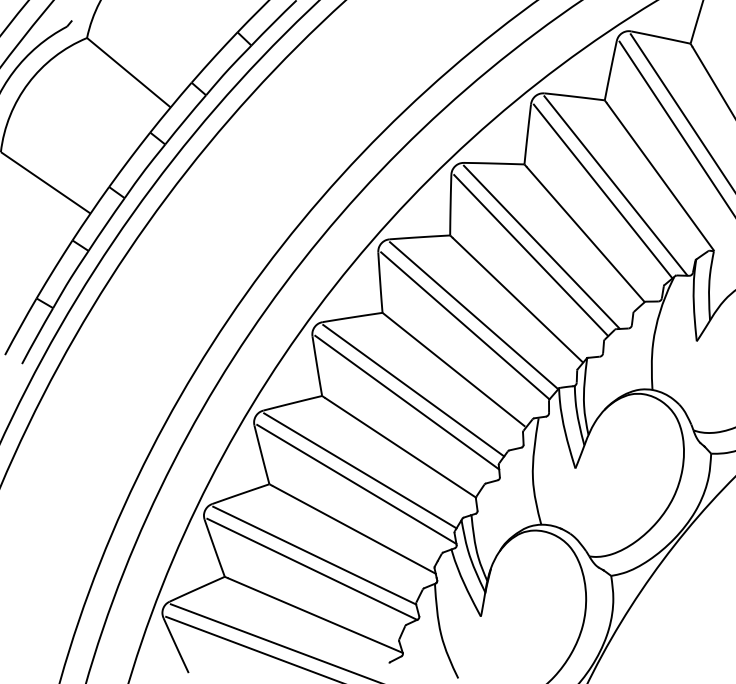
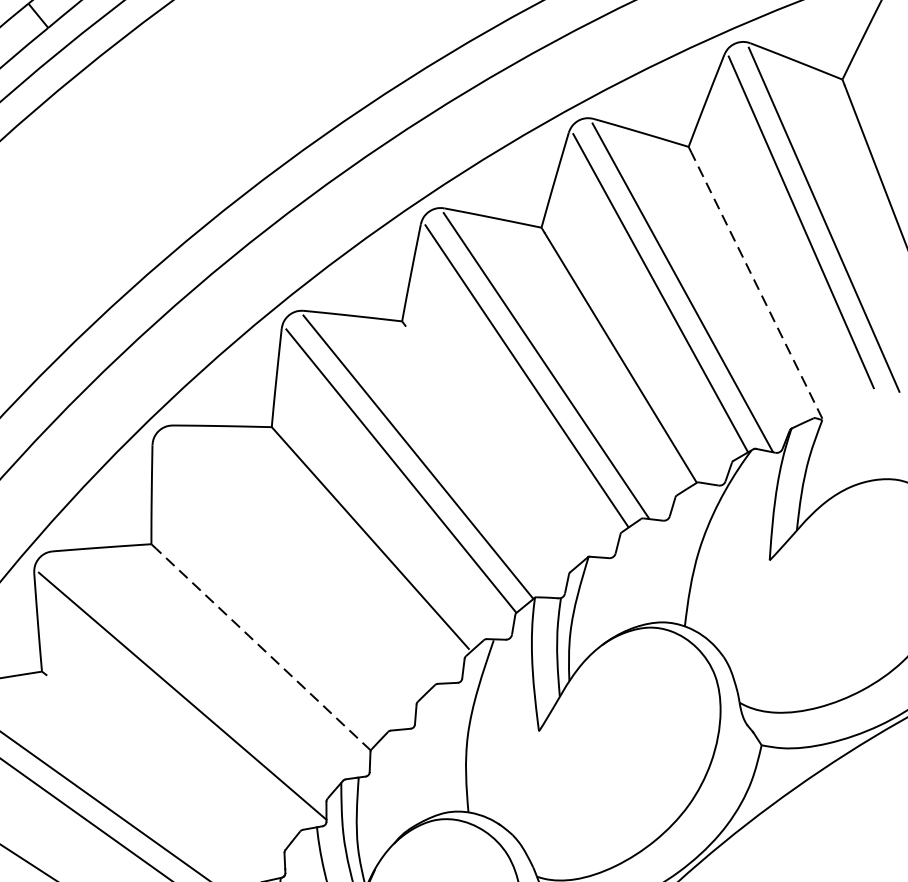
line: (660, 177) -> (756, 286), solid -> dashed
line: (517, 300) -> (492, 444), removed
line: (413, 390) -> (300, 560), removed
line: (407, 402) -> (287, 578), removed
line: (400, 447) -> (263, 648), solid -> dashed
line: (360, 470) -> (192, 674), removed
line: (353, 529) -> (164, 767), removed

